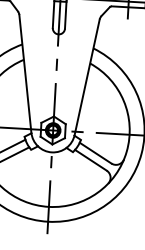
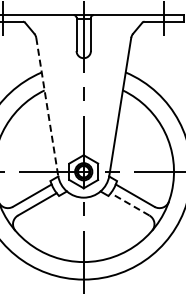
line: (25, 73) -> (47, 106), solid -> dashed
line: (90, 160) -> (129, 204), solid -> dashed

